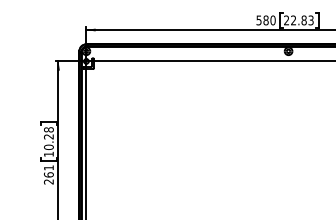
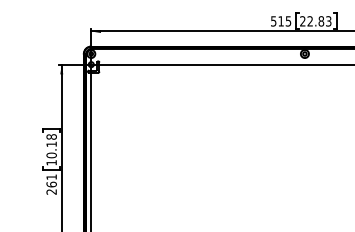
text: (269, 20) -> (284, 21), 580 -> 515
text: (48, 136) -> (51, 144), 10.28 -> 10.18

